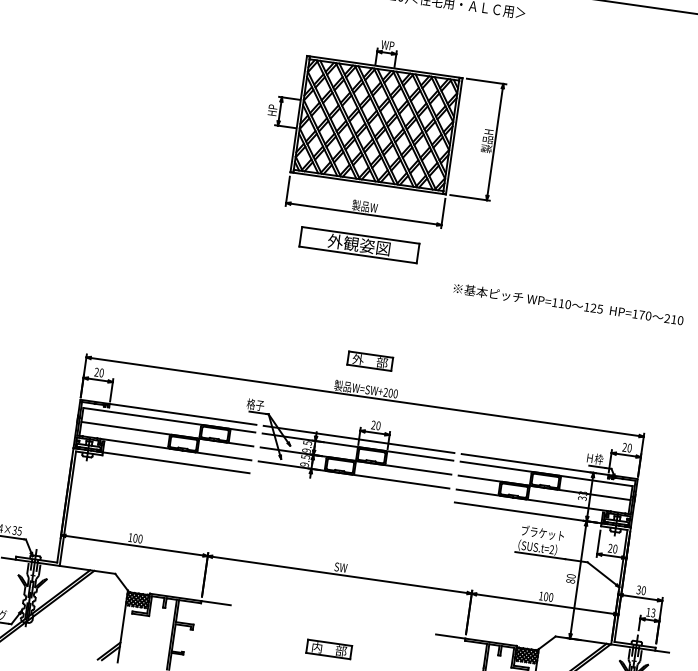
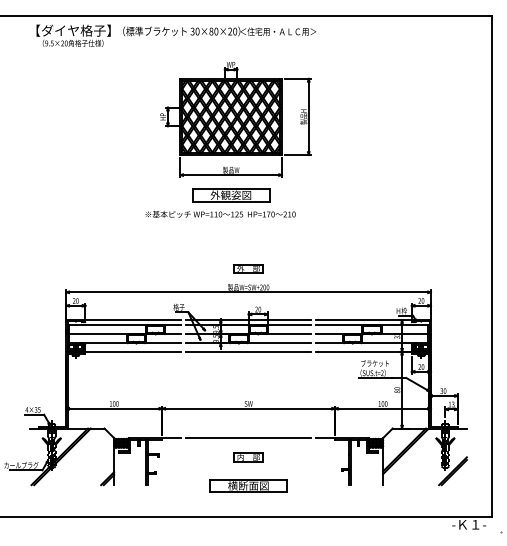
text: (568, 304) -> (220, 214), moved
line: (352, 487) -> (248, 351), added
line: (333, 620) -> (248, 438), added

